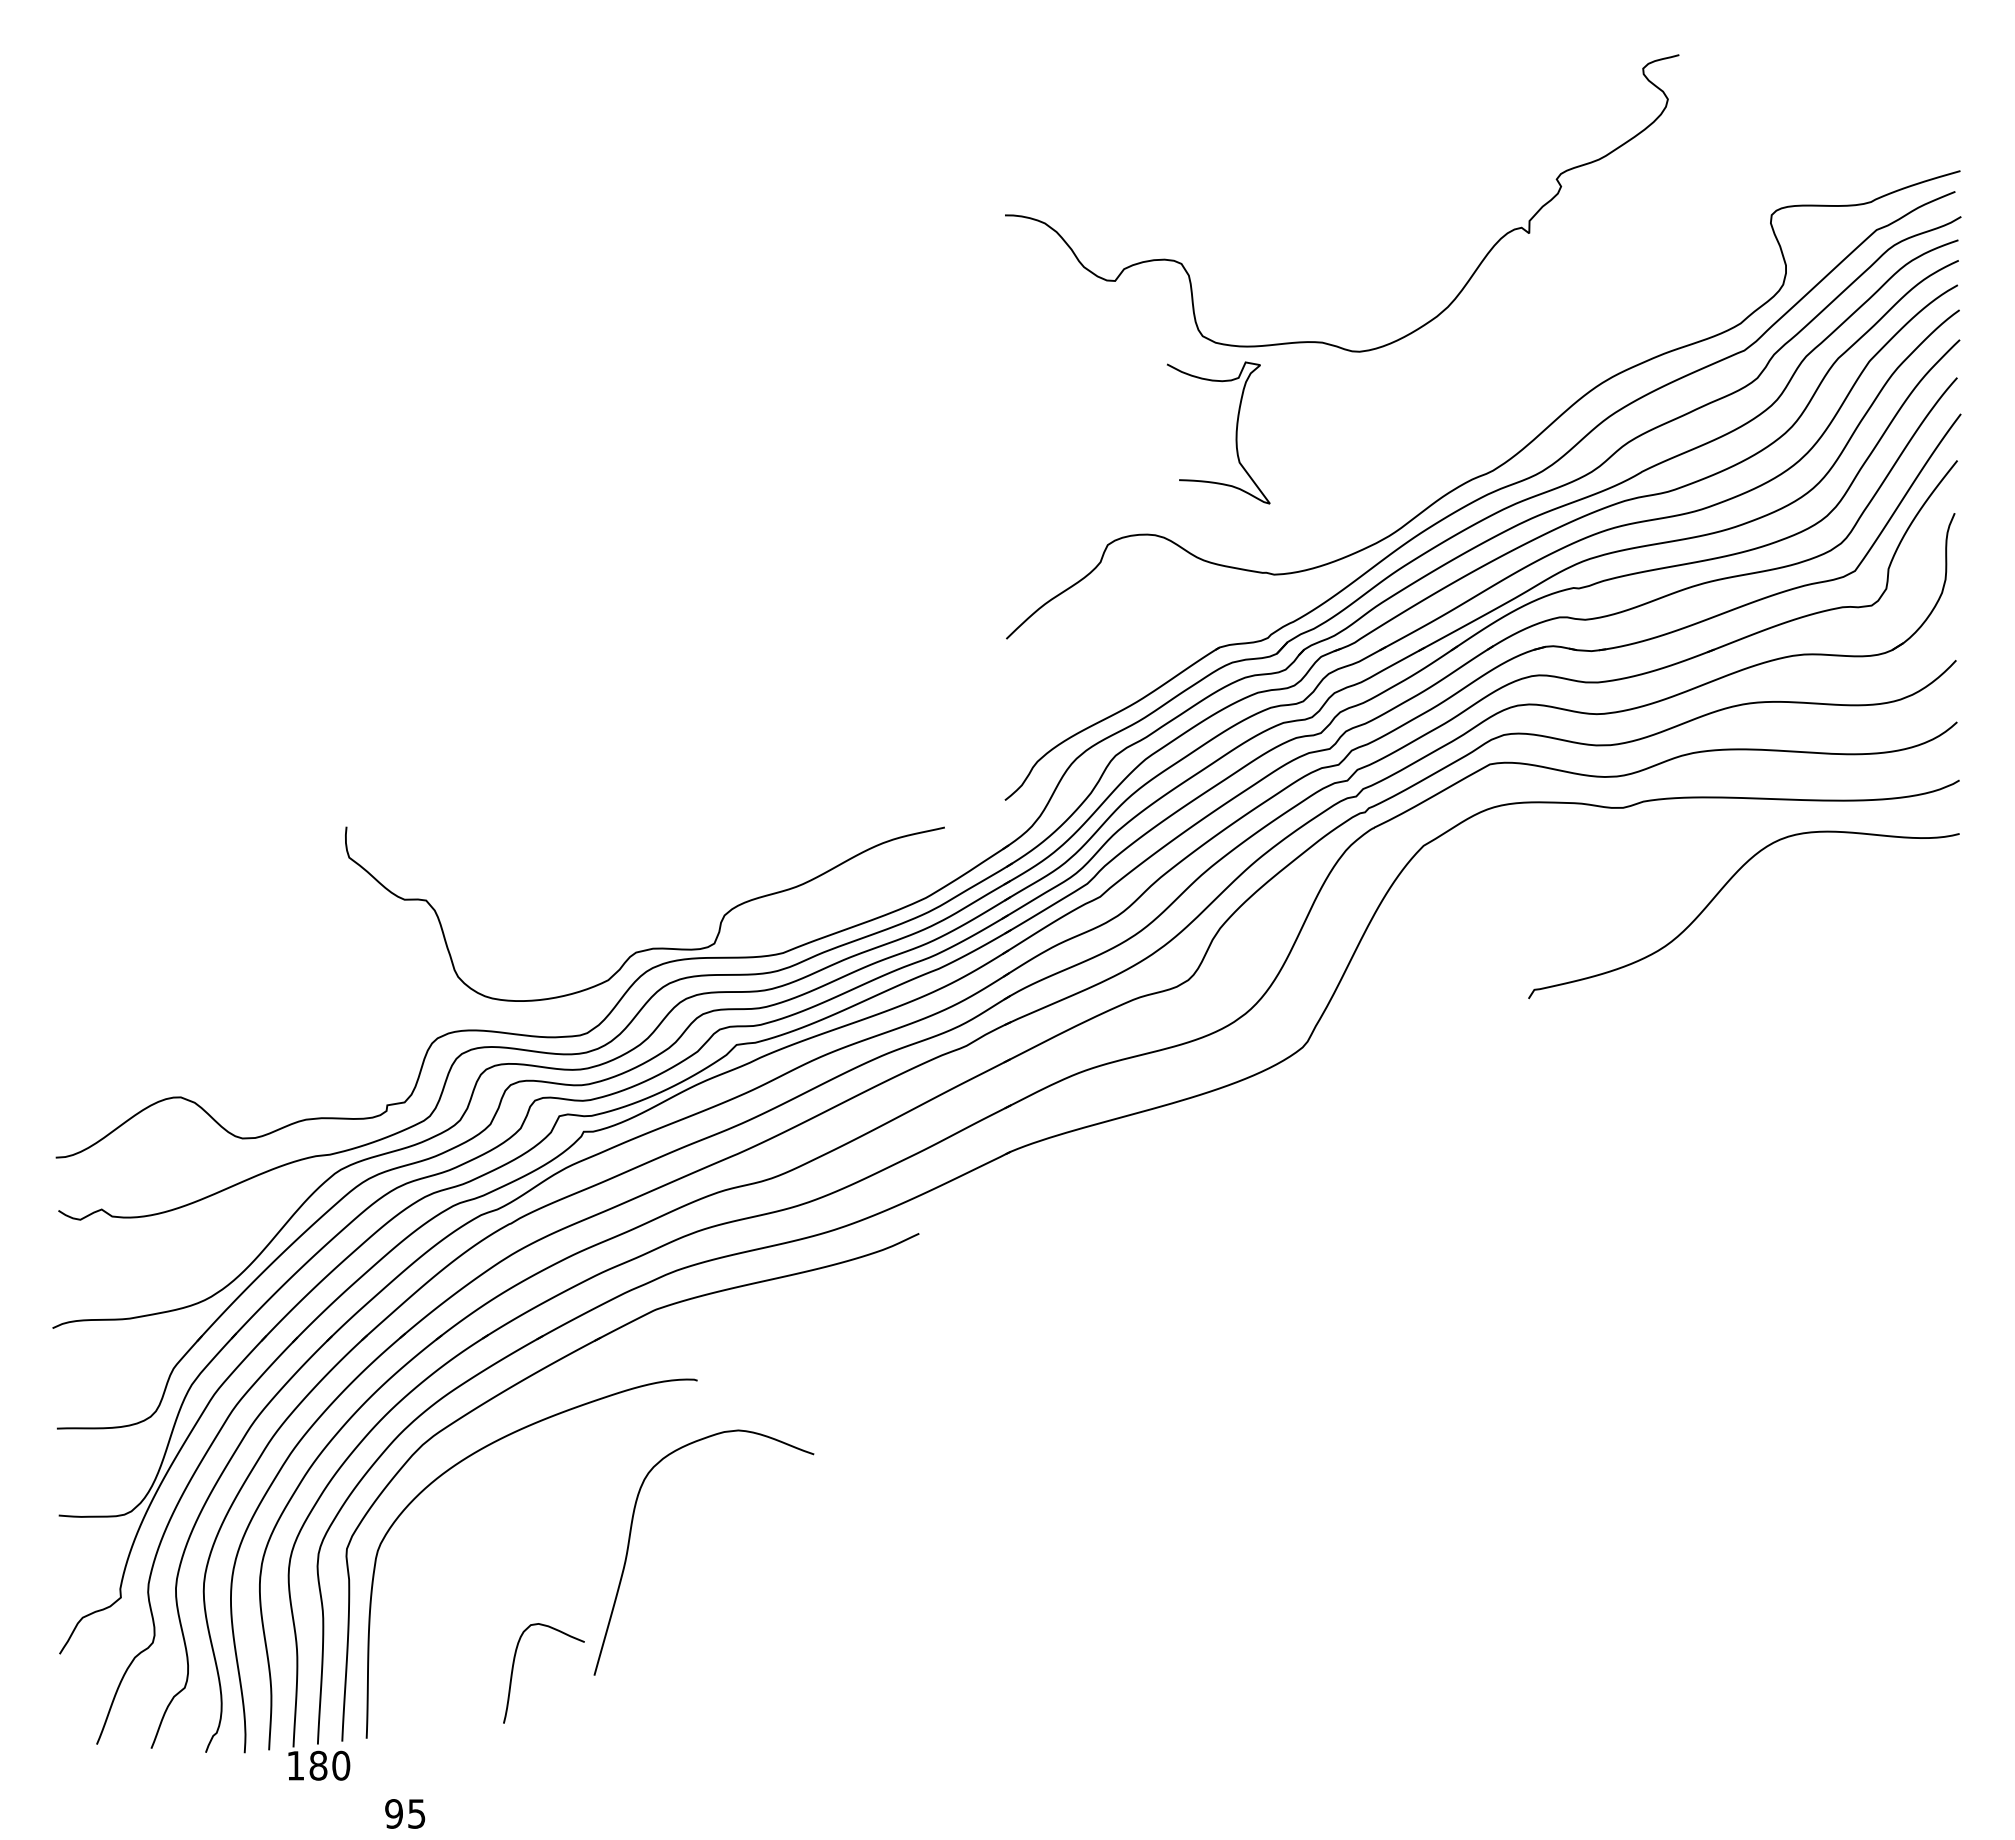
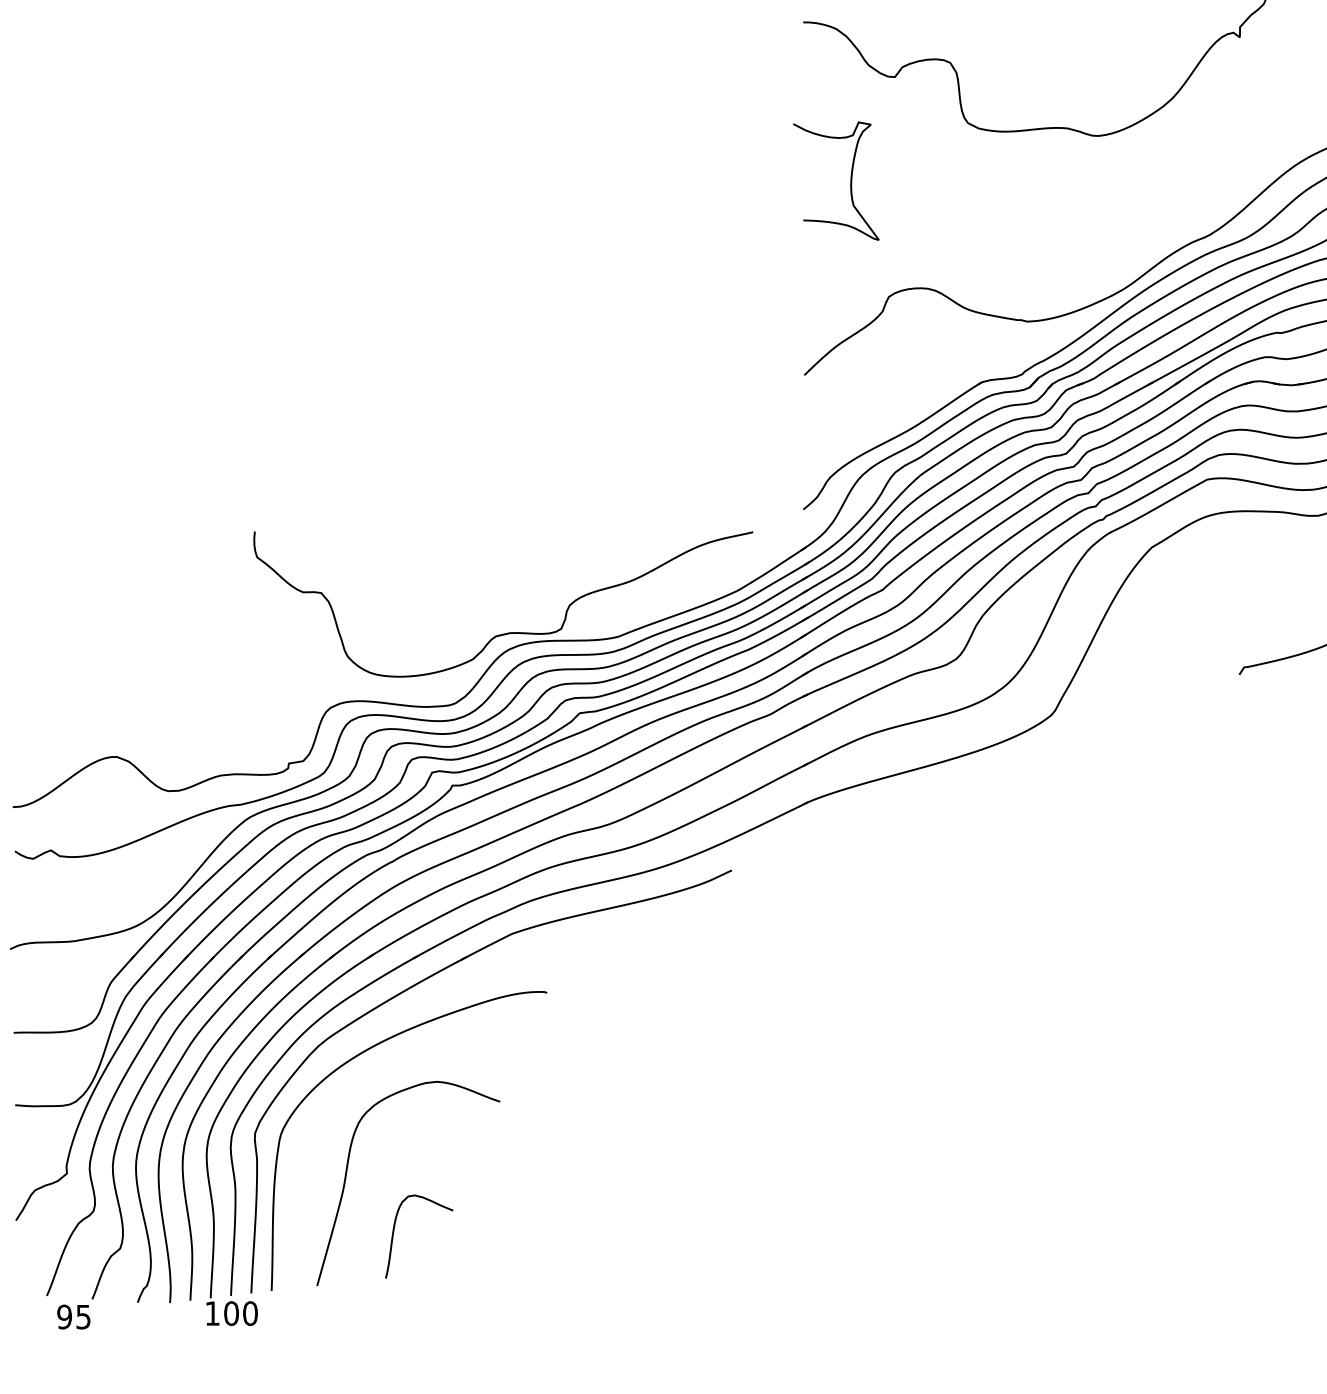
curve: (1235, 432) -> (850, 180), moved
curve: (630, 1539) -> (347, 1172), moved
text: (318, 1765) -> (231, 1313), 180 -> 100
text: (405, 1813) -> (74, 1316), moved

